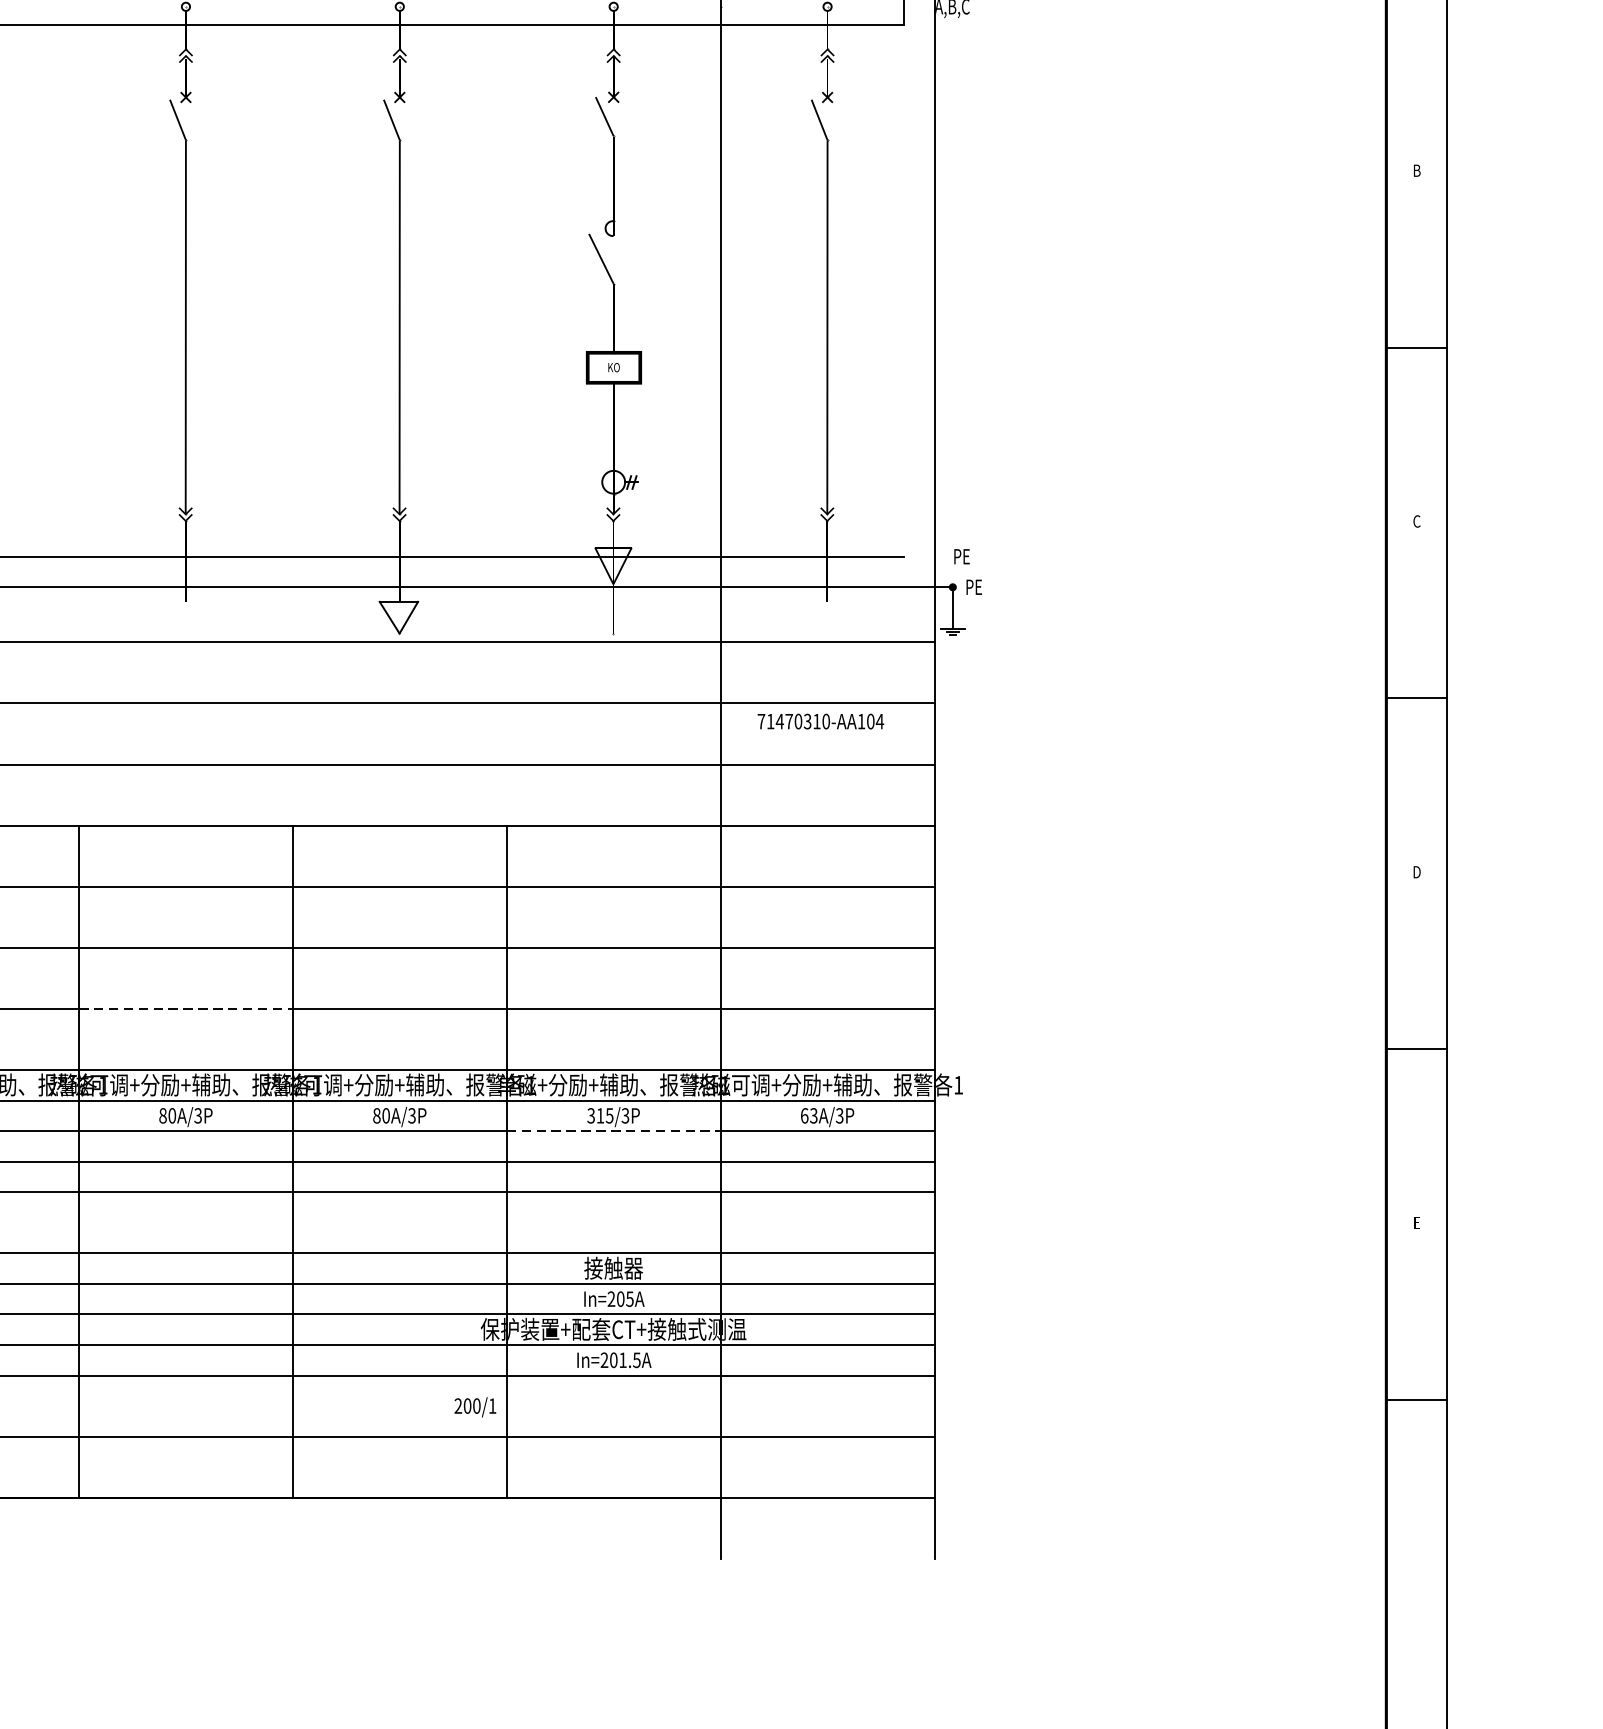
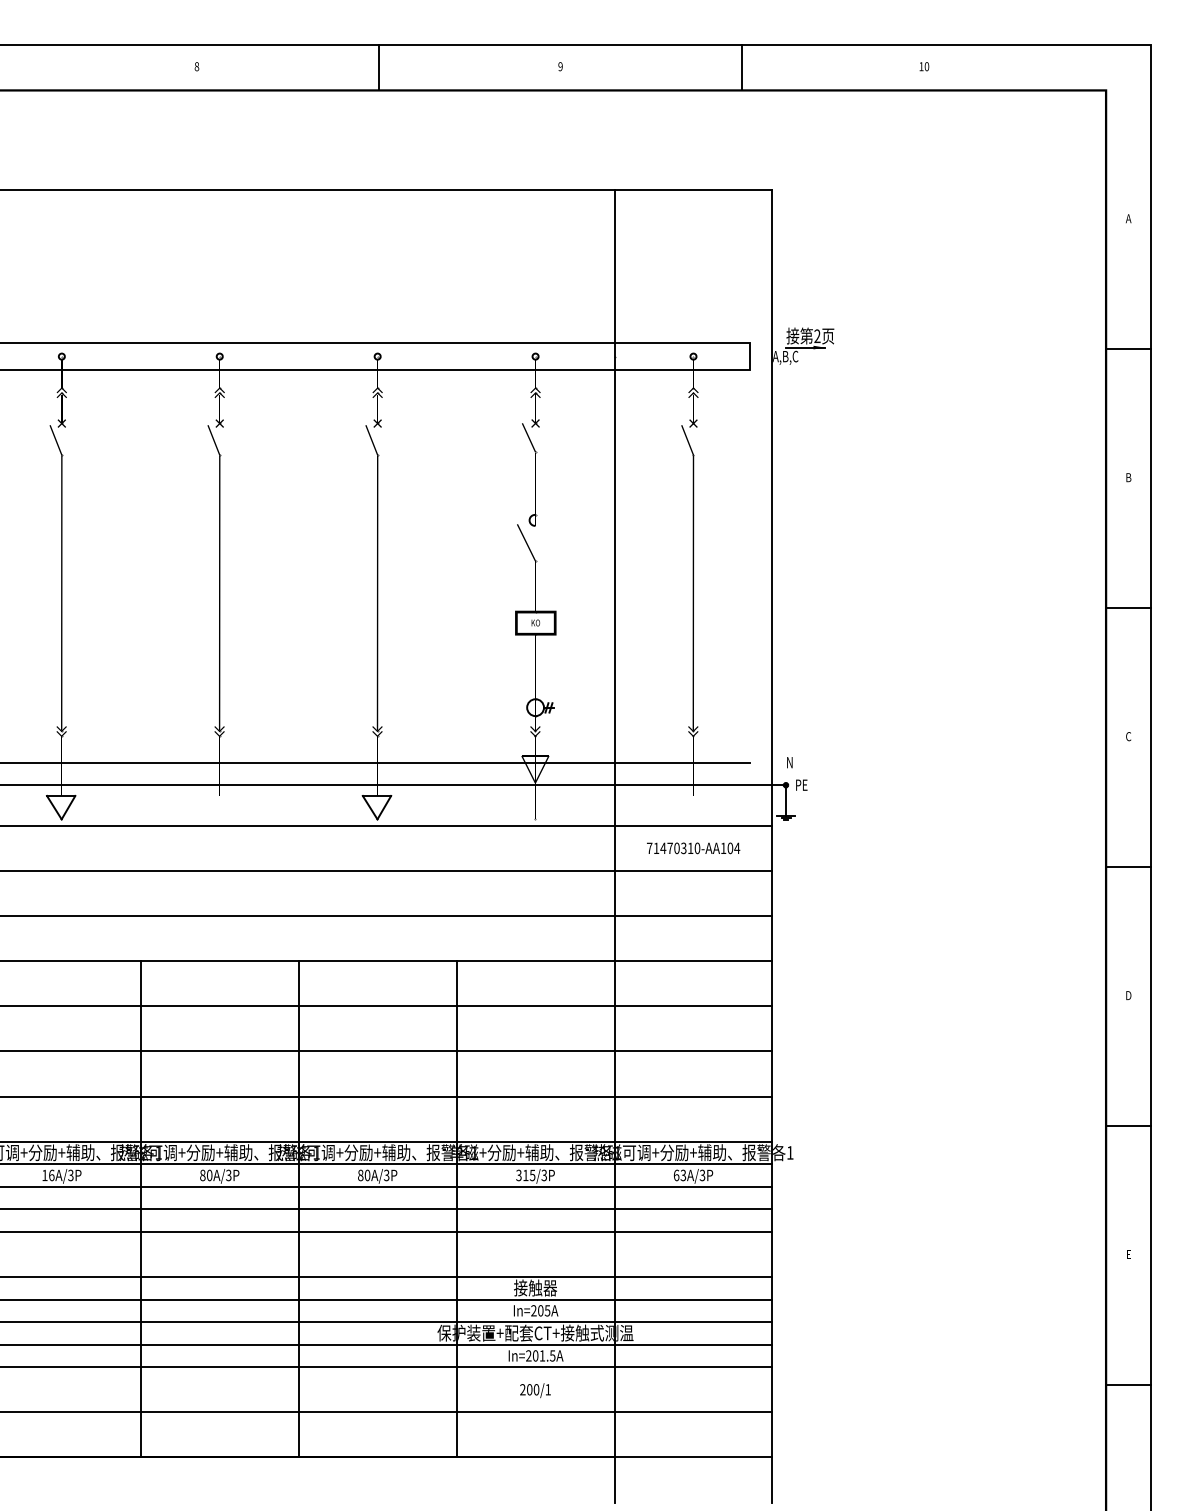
text: (963, 556) -> (793, 762), PE -> N
text: (820, 721) -> (693, 848), moved
line: (185, 1008) -> (219, 1096), dashed -> solid
line: (613, 1130) -> (535, 1186), dashed -> solid
text: (475, 1407) -> (535, 1390), moved

